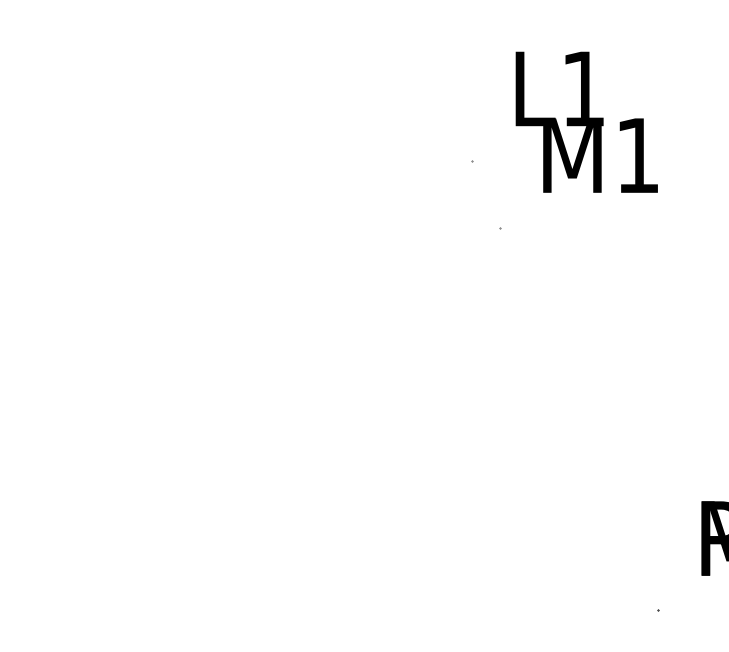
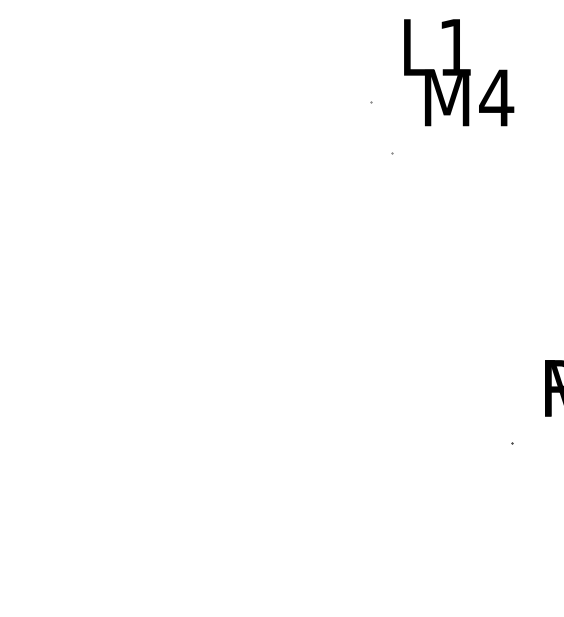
text: (637, 154) -> (496, 97), M1 -> M4

